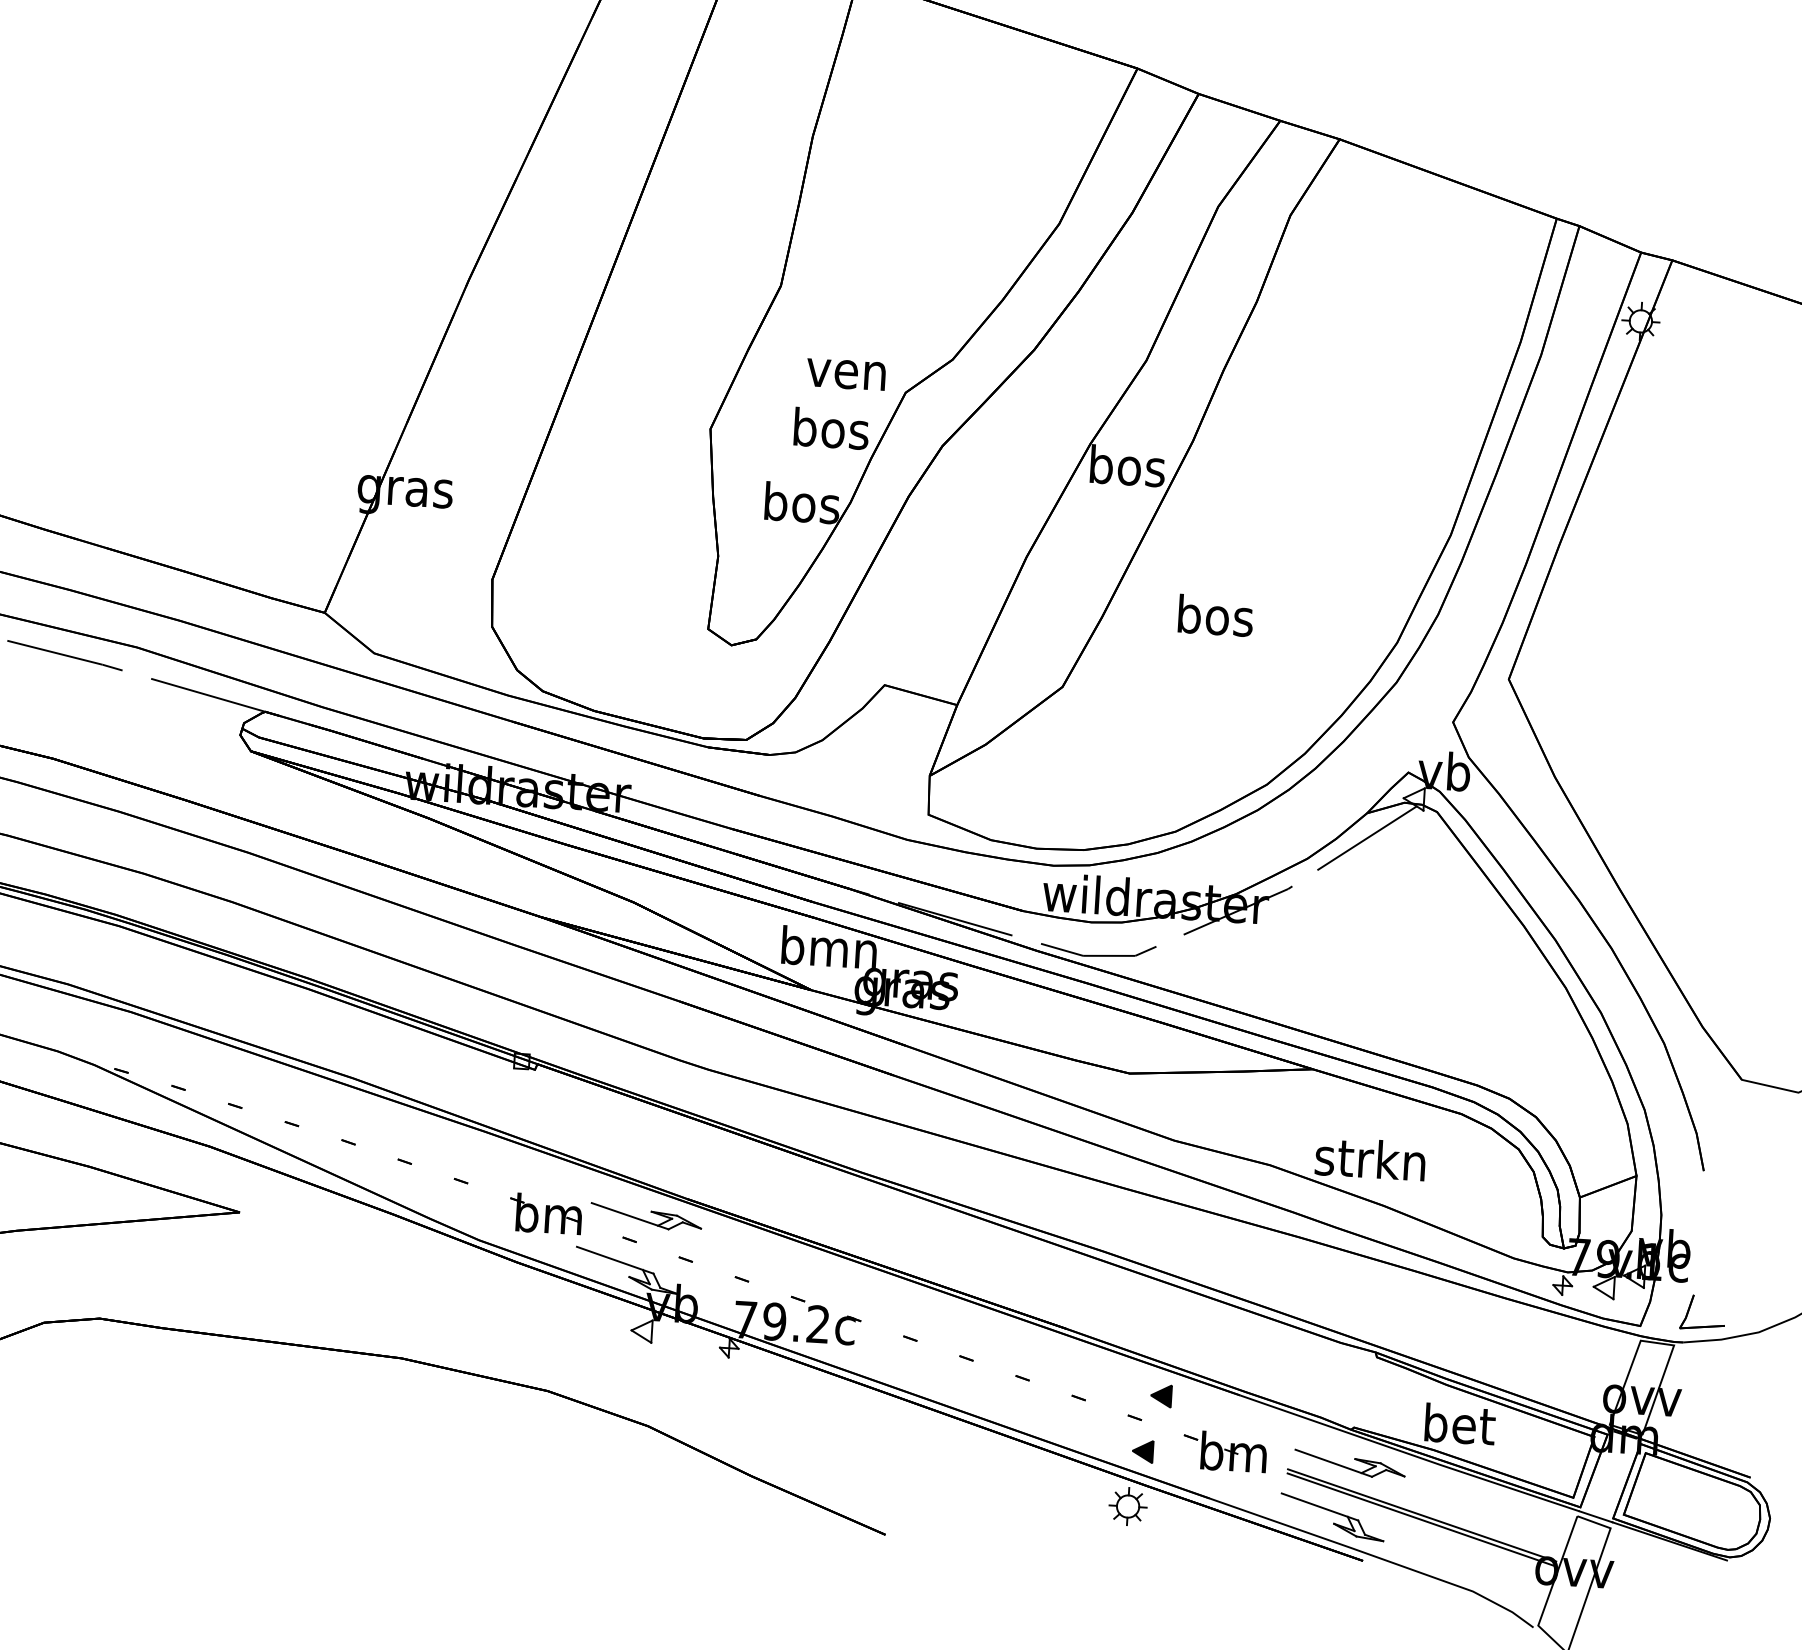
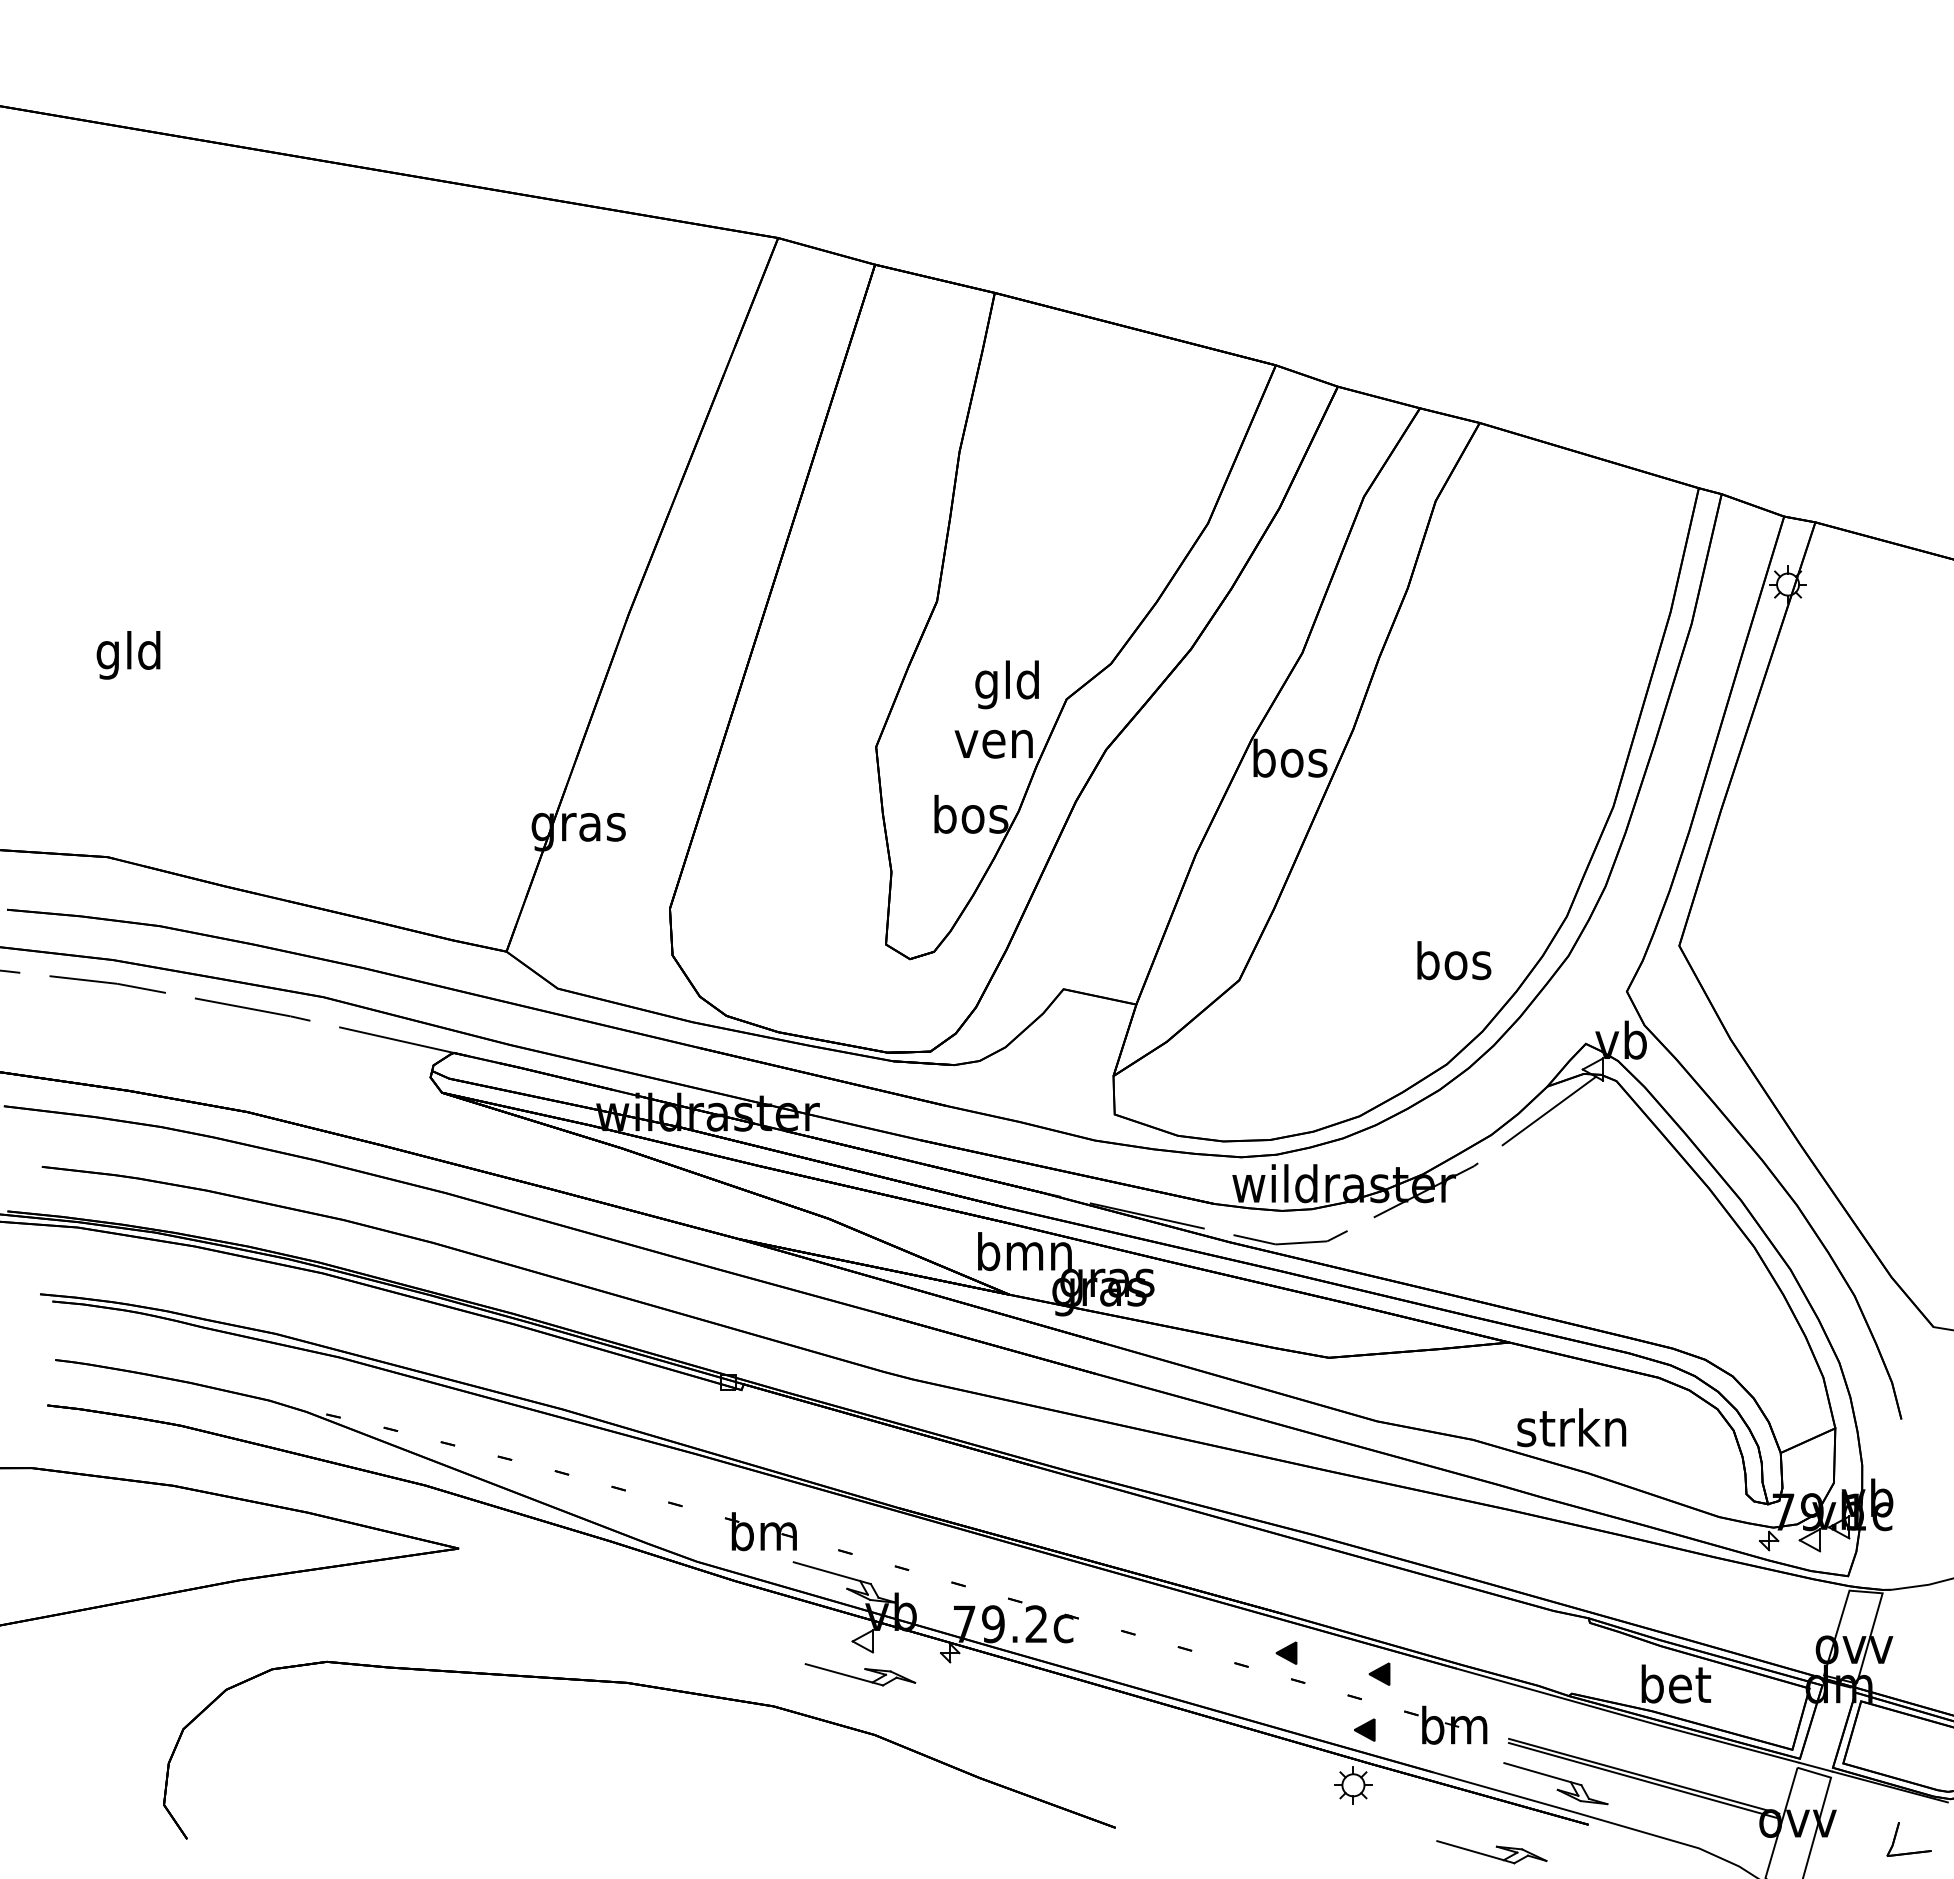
text: (845, 374) -> (1006, 684), ven -> gld
text: (829, 427) -> (993, 738), bos -> ven
text: (1216, 615) -> (1454, 960), moved
part: (646, 1216) -> (860, 1674), moved
part: (1690, 1309) -> (1896, 1836), moved
part: (1068, 1368) -> (1286, 1652), added
part: (1349, 1464) -> (1491, 1852), moved

